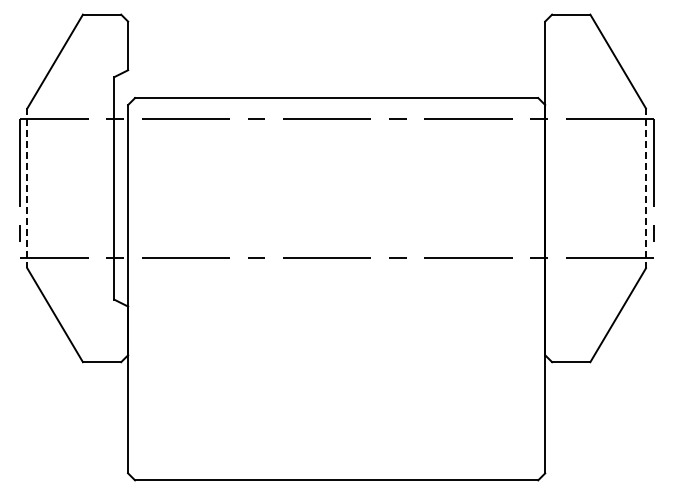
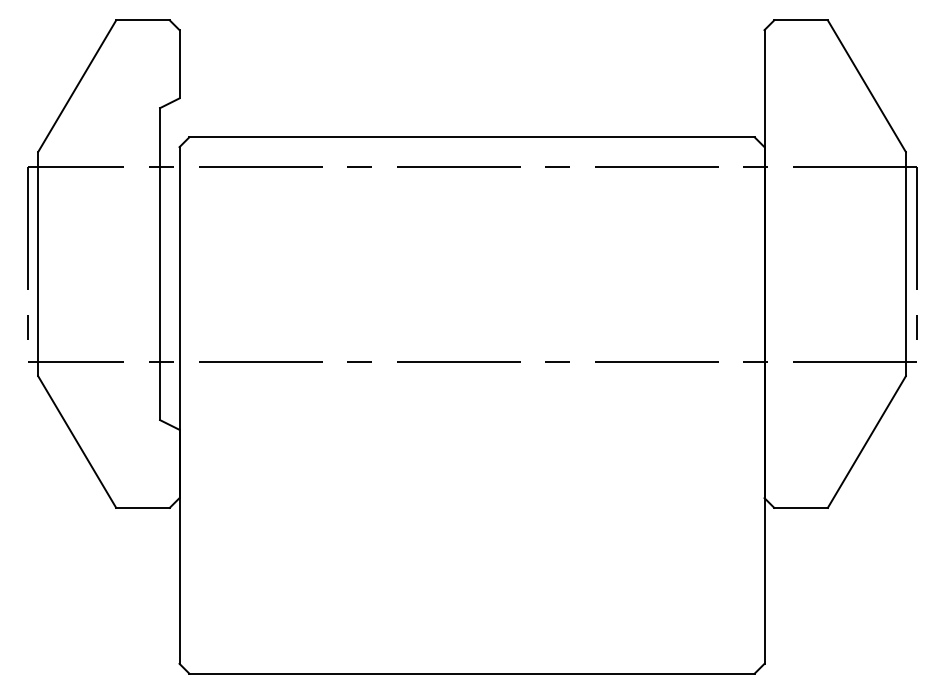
line: (27, 188) -> (38, 264), dashed -> solid
line: (645, 188) -> (905, 264), dashed -> solid

